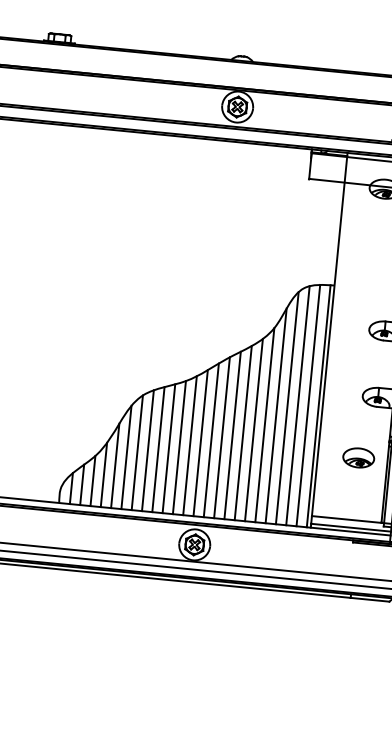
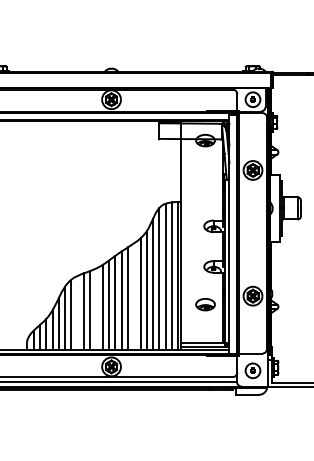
line: (243, 433) -> (134, 296), removed
line: (179, 446) -> (96, 308), removed
line: (147, 450) -> (77, 312), removed

